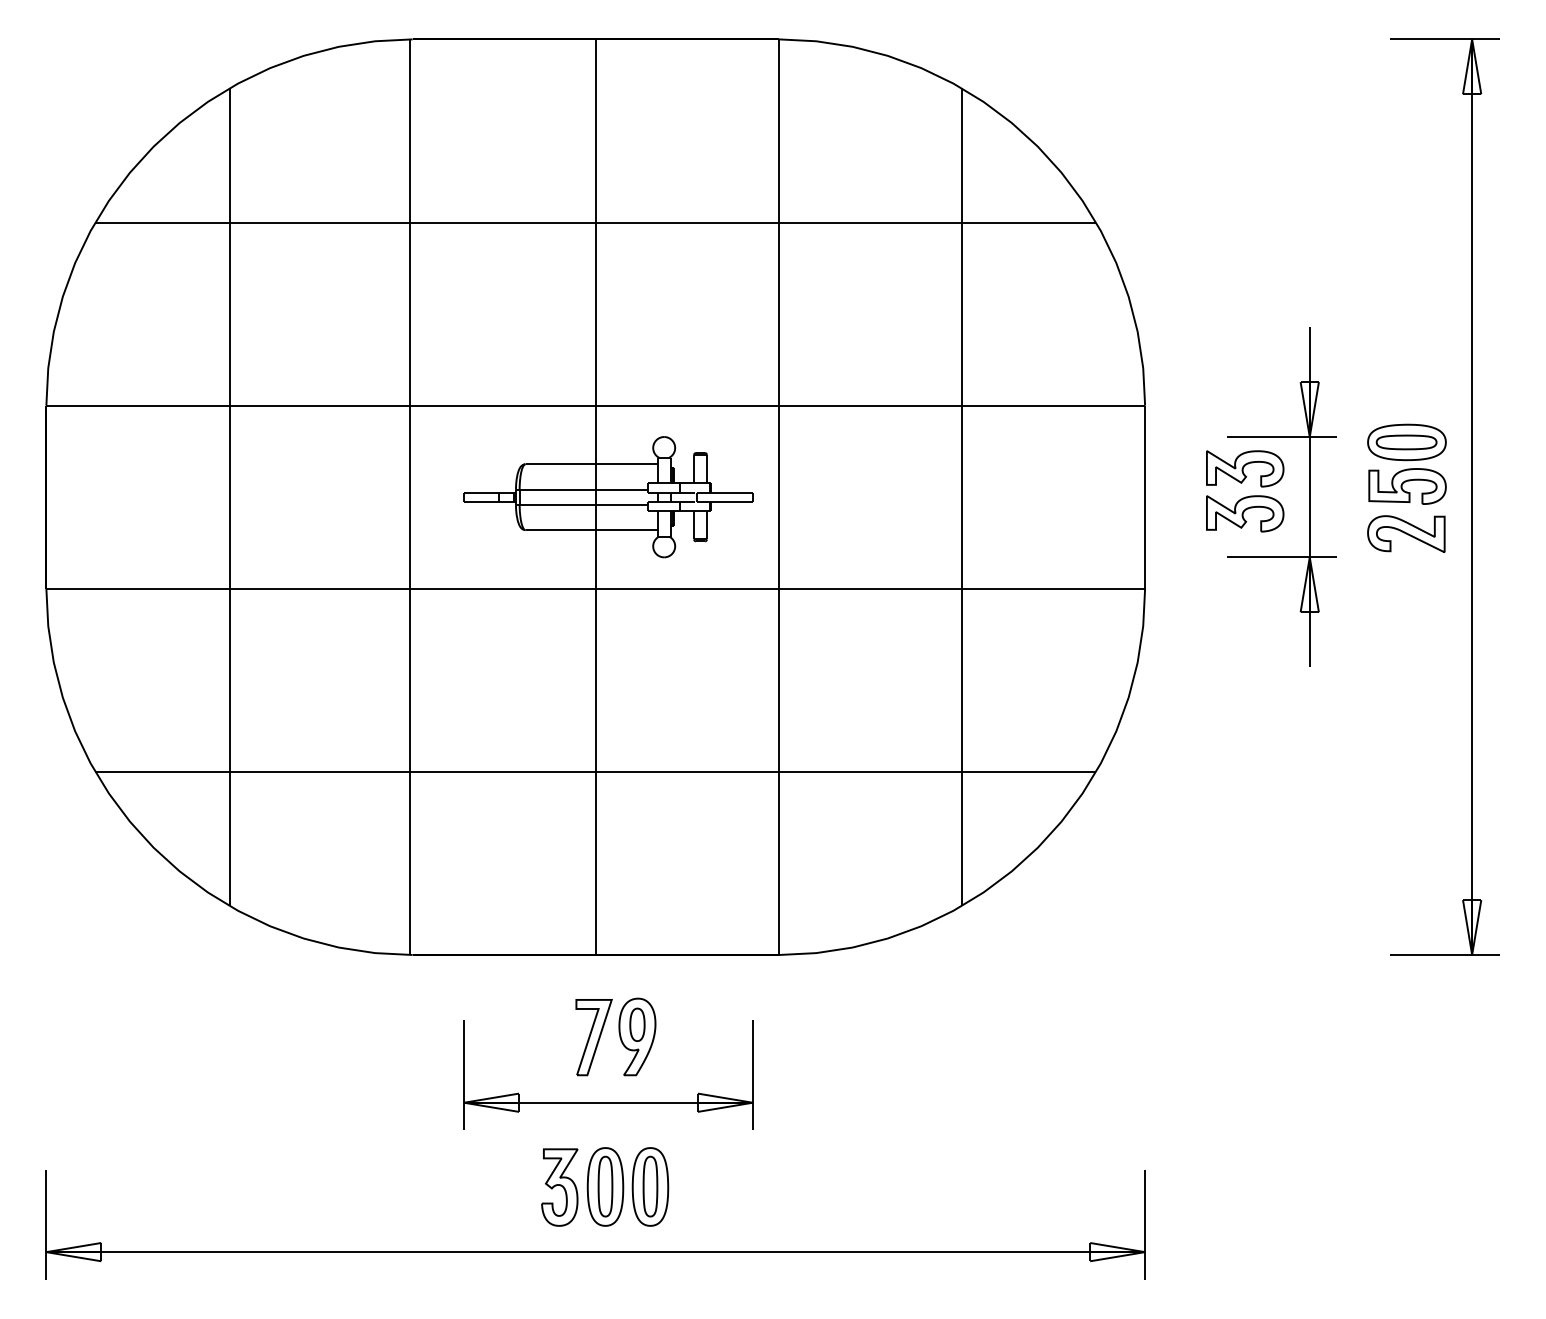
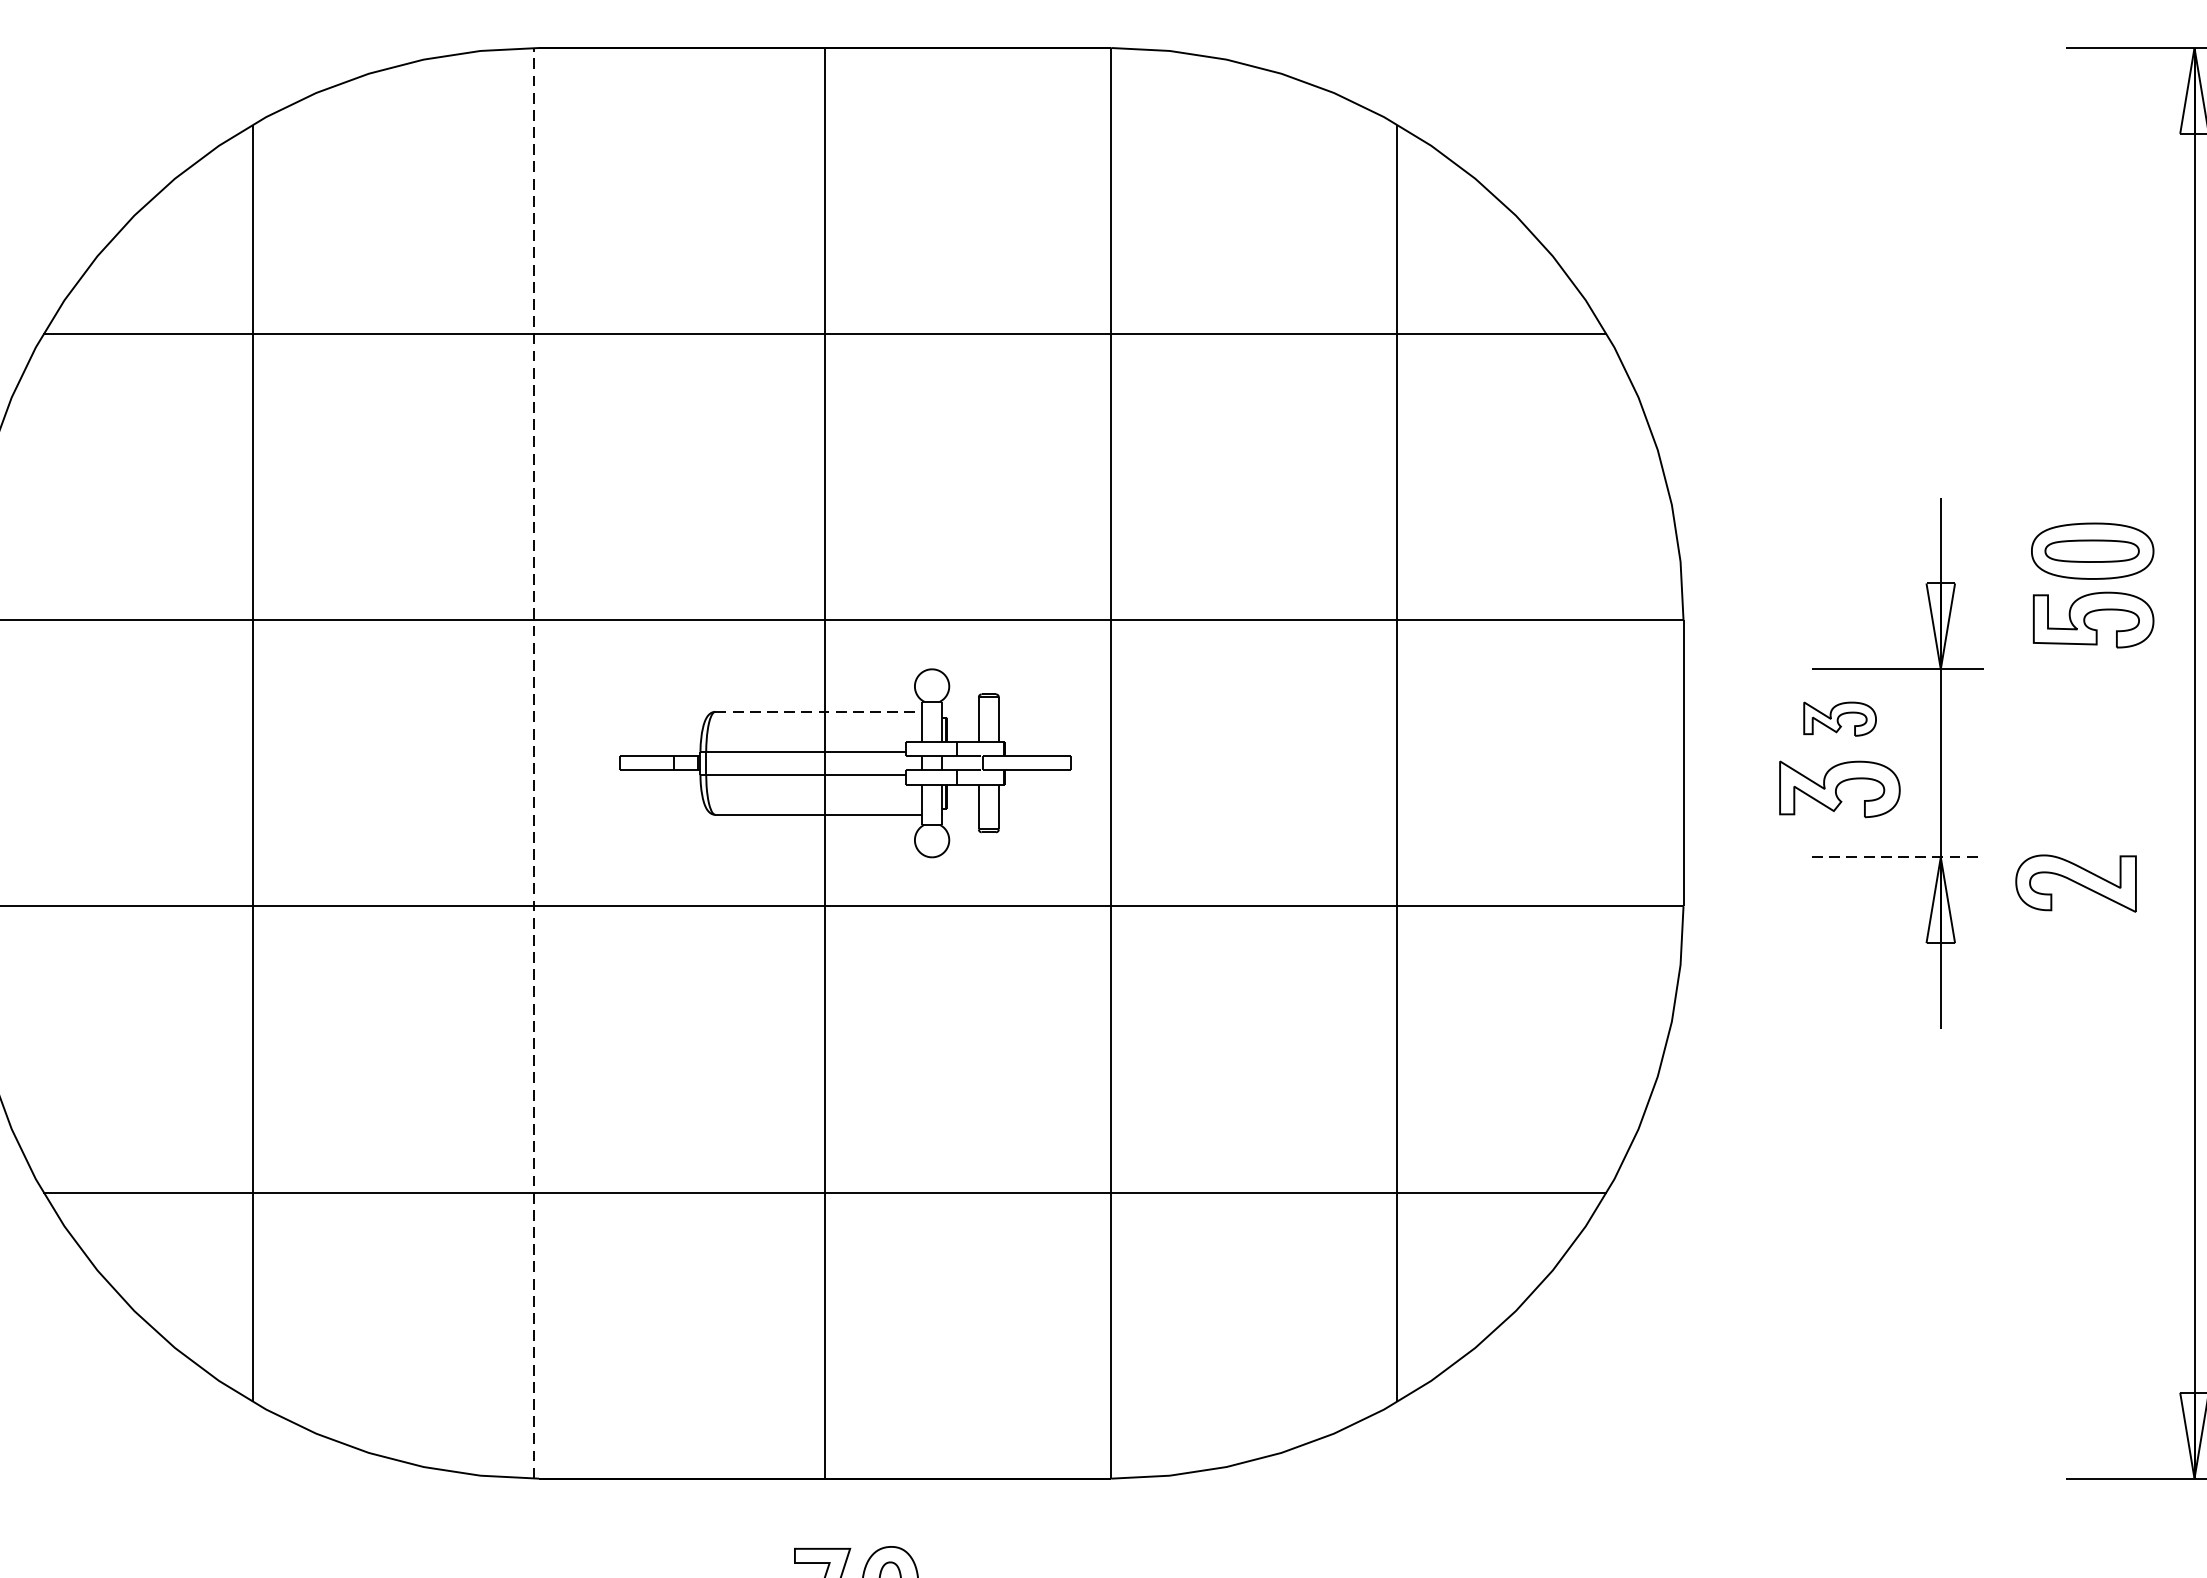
part: (1406, 463) -> (2091, 584), moved
line: (592, 464) -> (820, 712), solid -> dashed
part: (1245, 468) -> (1840, 718), size x0.6
line: (409, 497) -> (534, 763), solid -> dashed
part: (1406, 533) -> (2076, 882), moved
line: (1282, 557) -> (1898, 857), solid -> dashed

